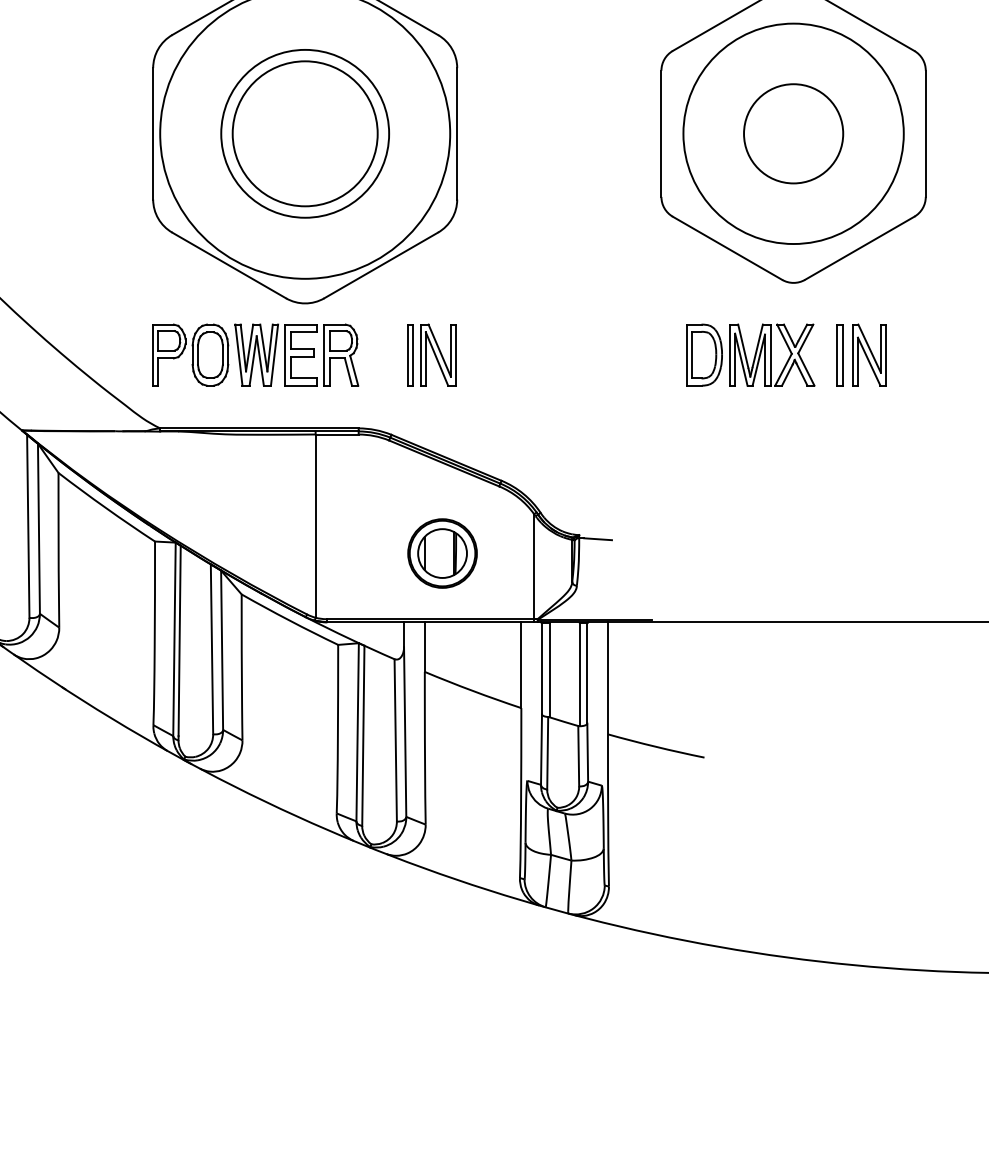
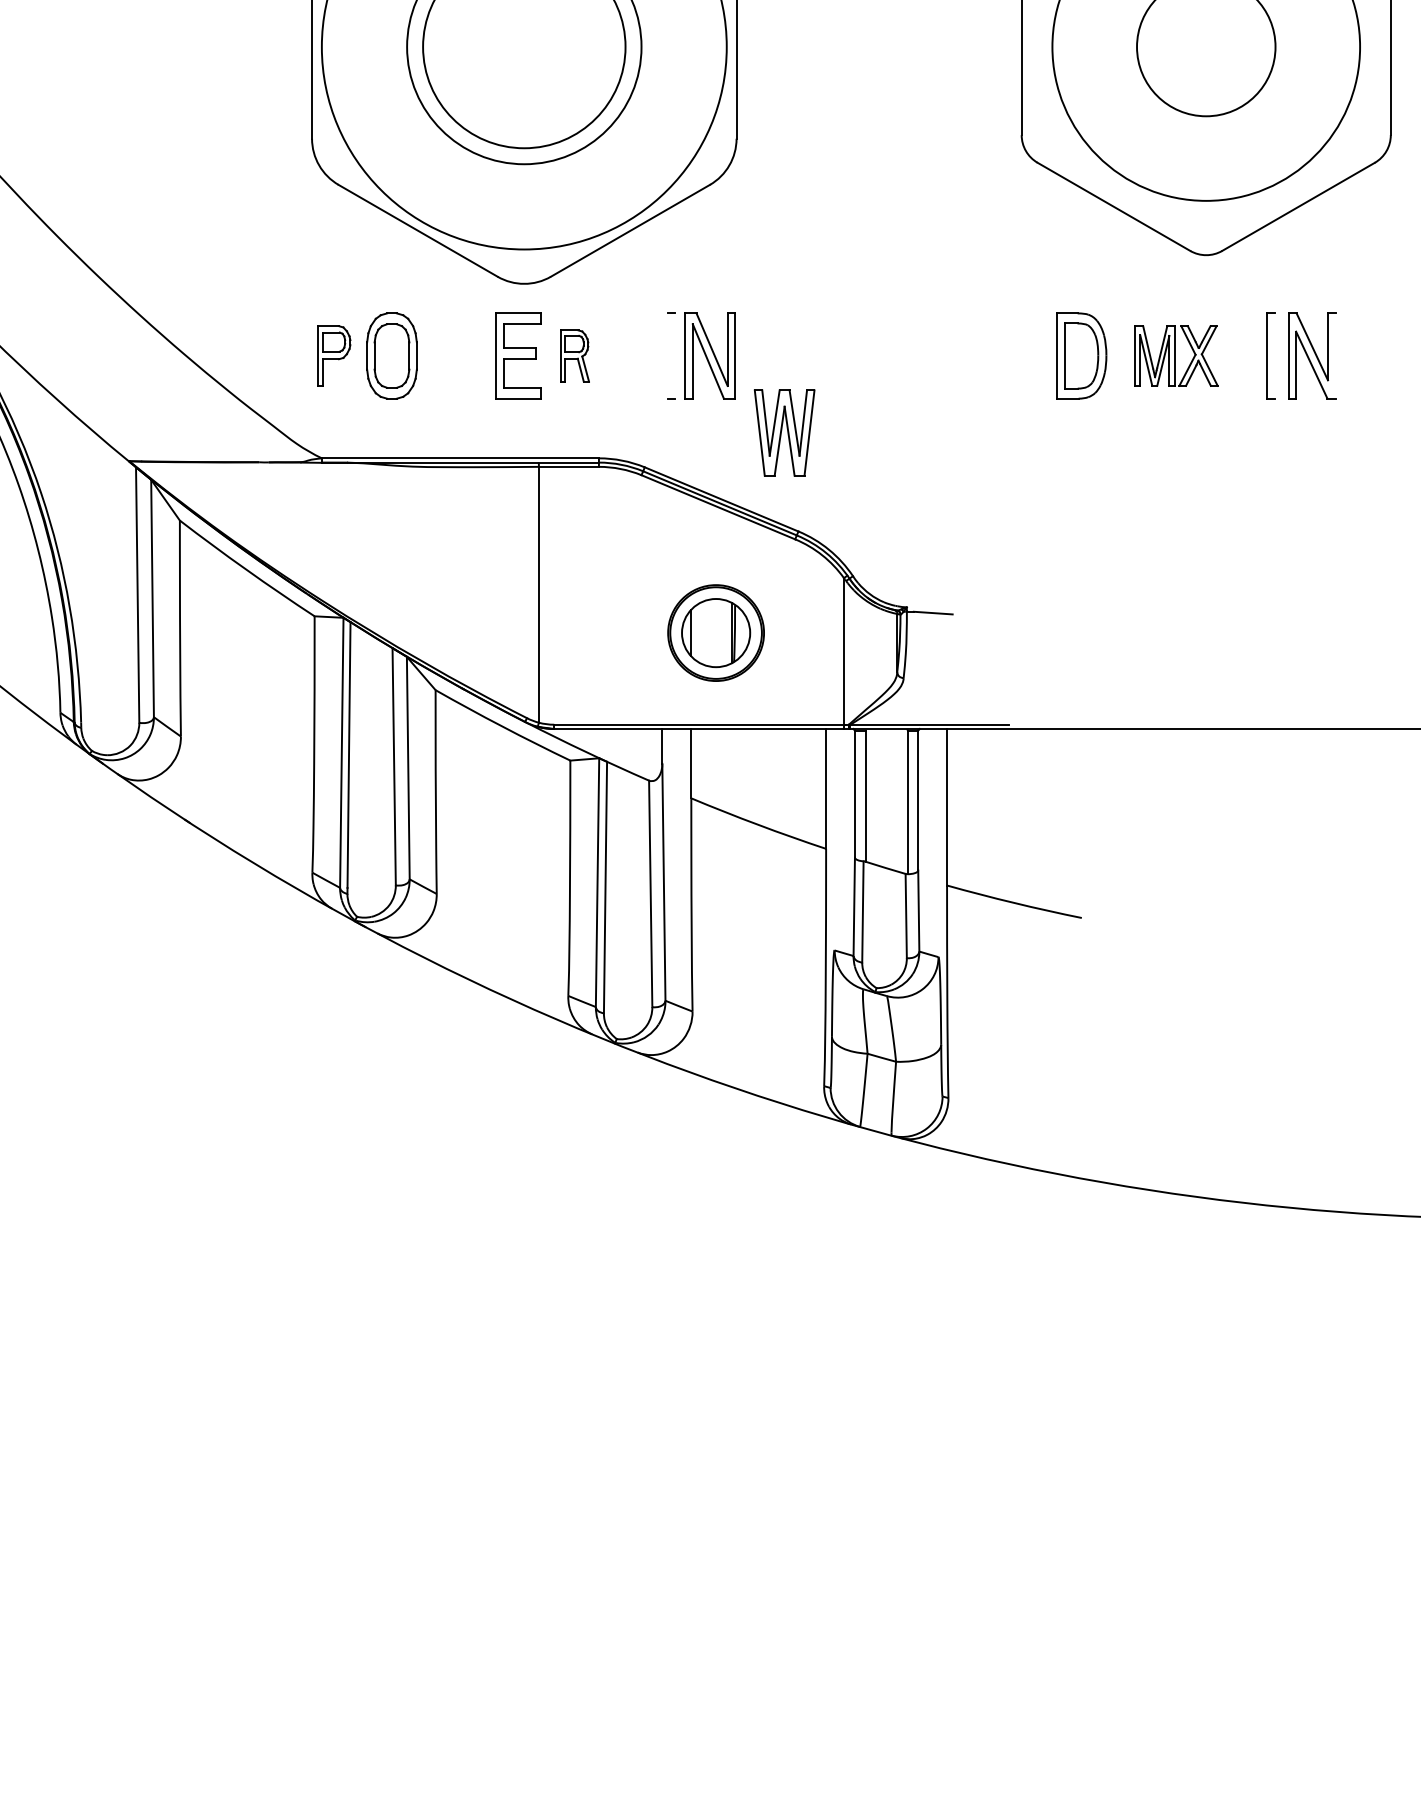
part: (169, 354) -> (334, 355), size x0.7
part: (256, 354) -> (784, 432), moved
part: (341, 354) -> (574, 355), size x0.6
line: (407, 354) -> (667, 355), removed
line: (413, 354) -> (675, 355), removed
part: (772, 354) -> (1176, 355), size x0.7
line: (842, 354) -> (1274, 355), removed
line: (886, 354) -> (1335, 355), removed

